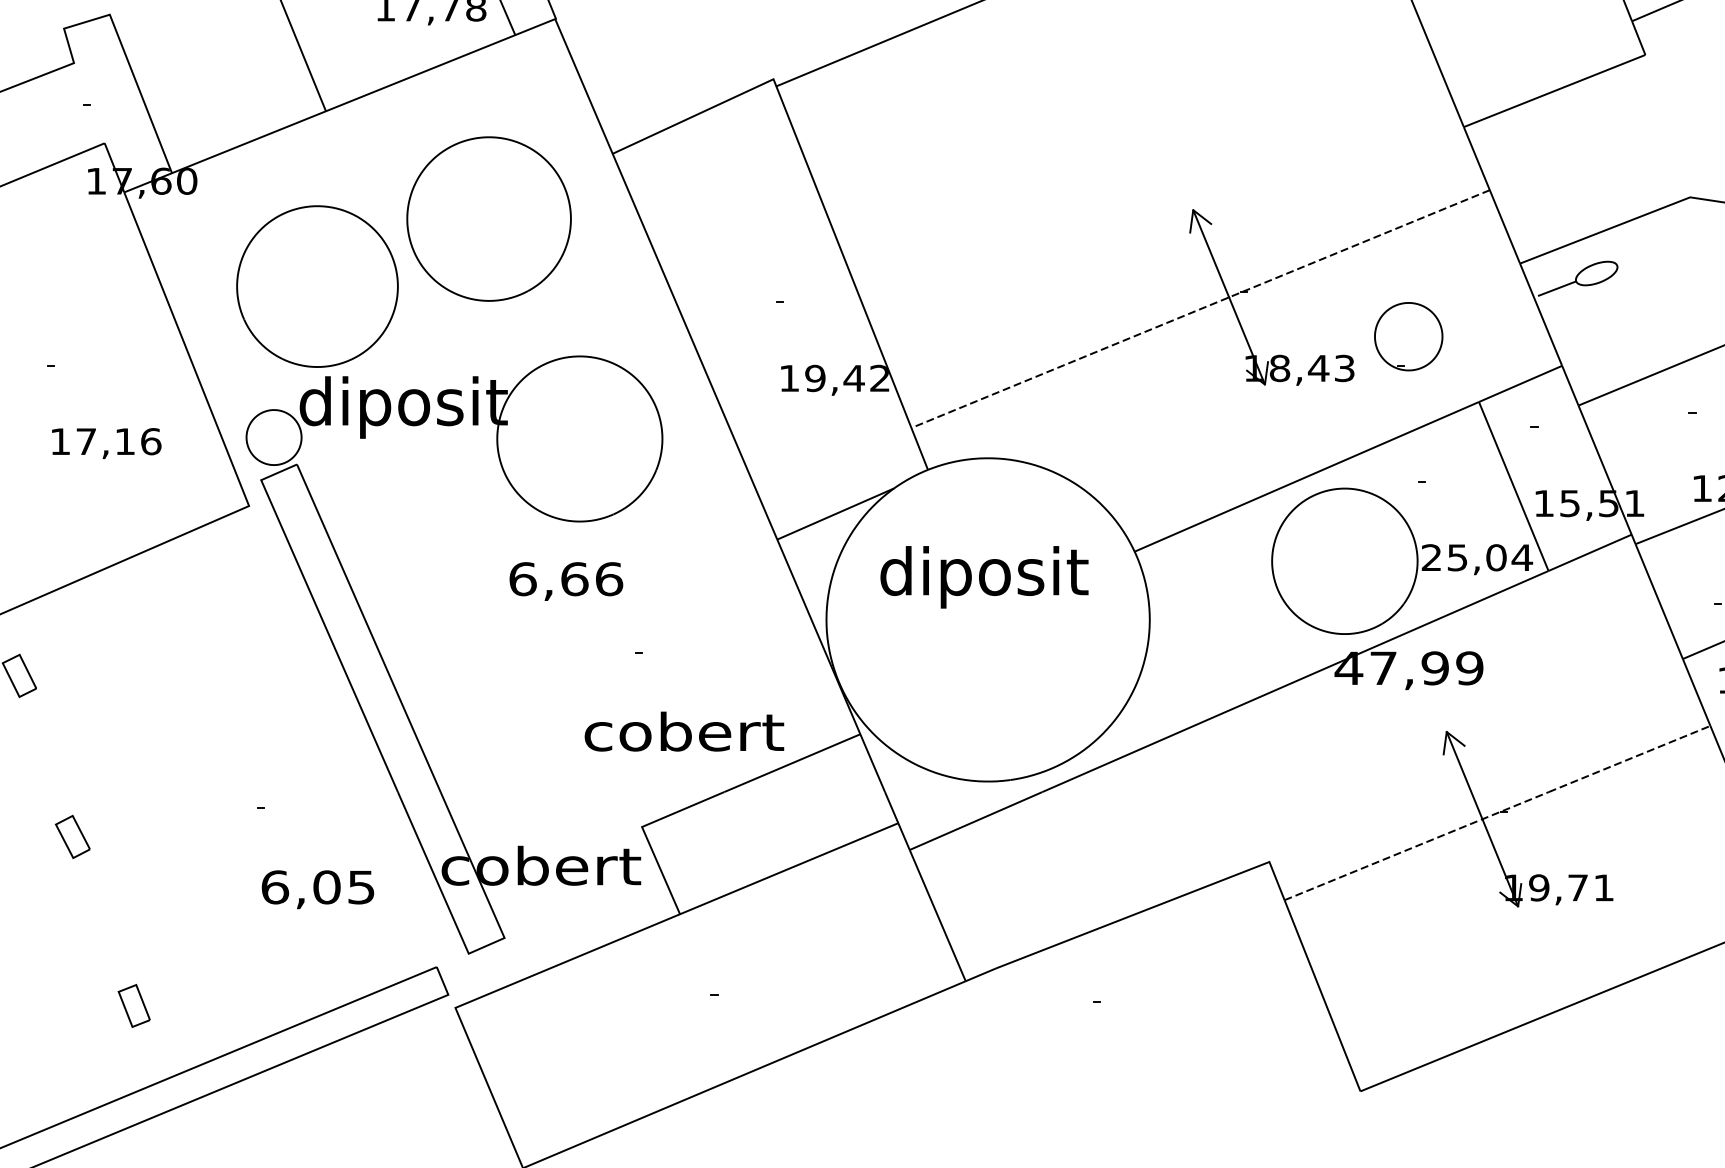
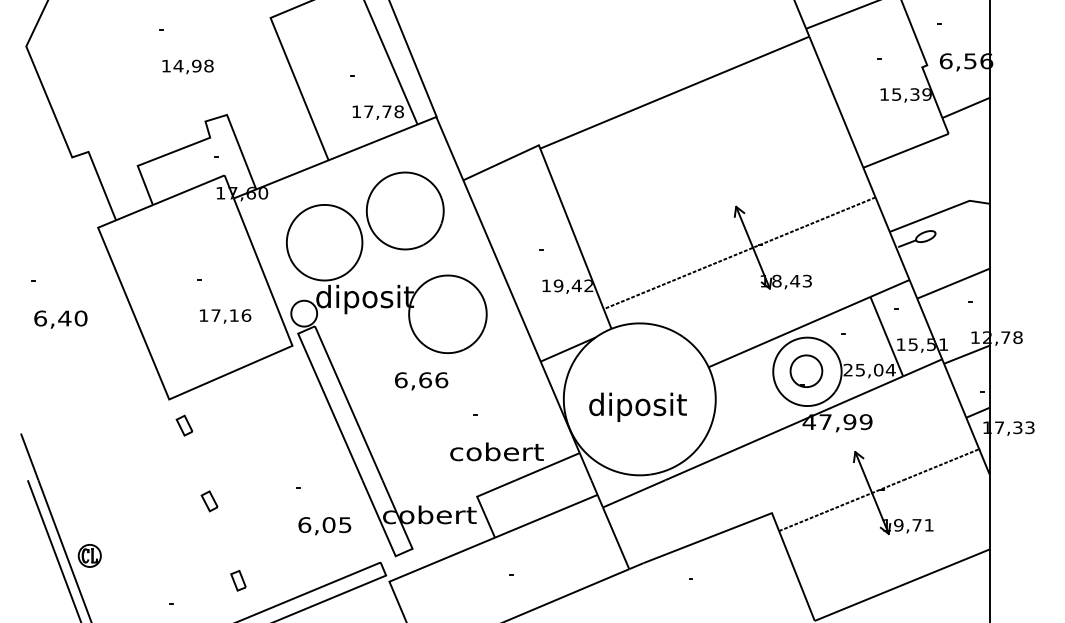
part: (1408, 335) -> (806, 370), moved
text: (983, 575) -> (637, 406), moved
text: (566, 581) -> (421, 381), moved

